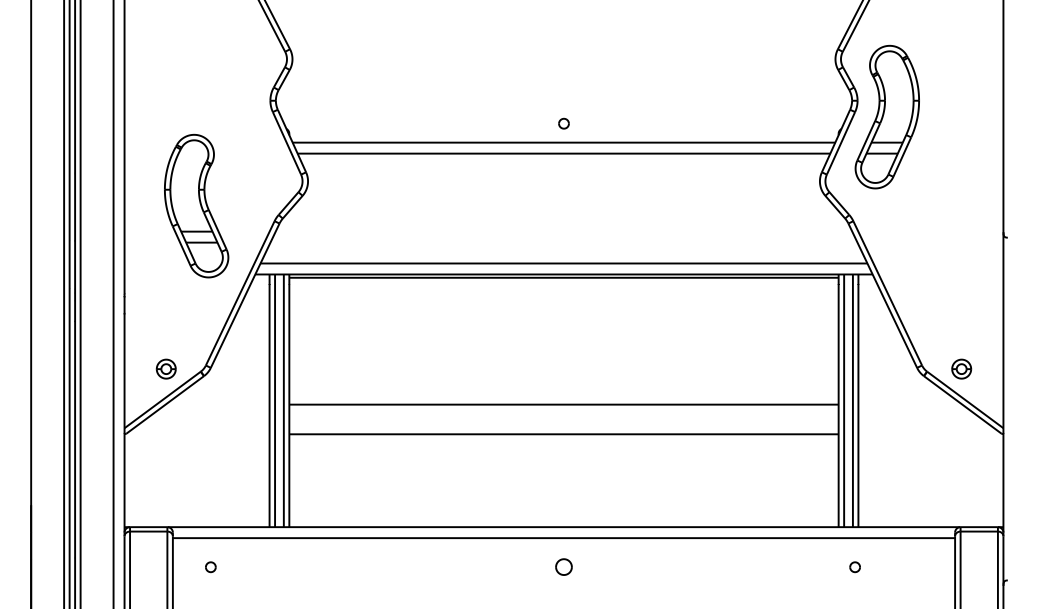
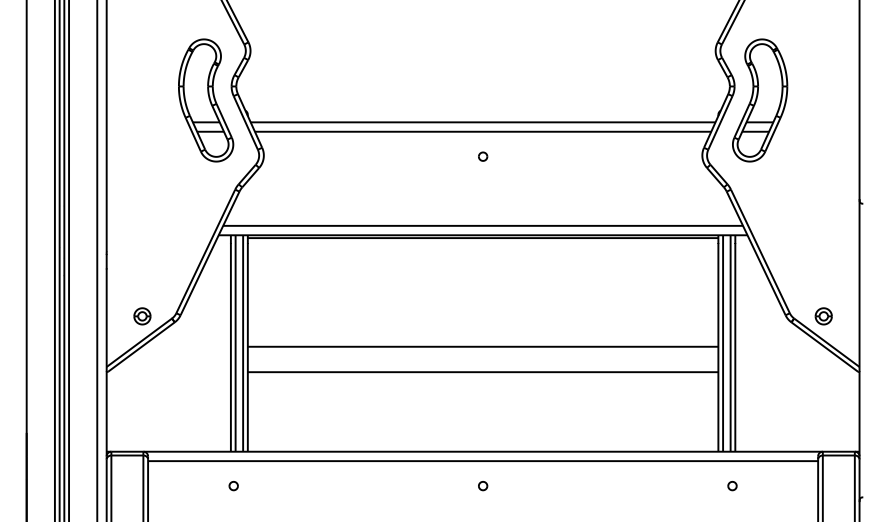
part: (563, 123) -> (482, 156), moved
part: (196, 205) -> (206, 99), moved
part: (210, 567) -> (233, 486), moved
part: (563, 567) -> (482, 486), size x0.62

